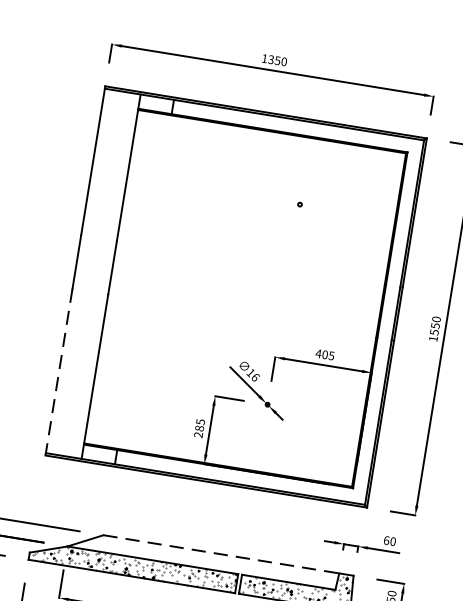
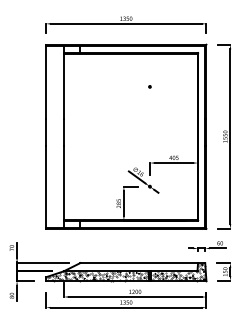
line: (59, 372) -> (46, 187), dashed -> solid
line: (221, 555) -> (139, 263), dashed -> solid

